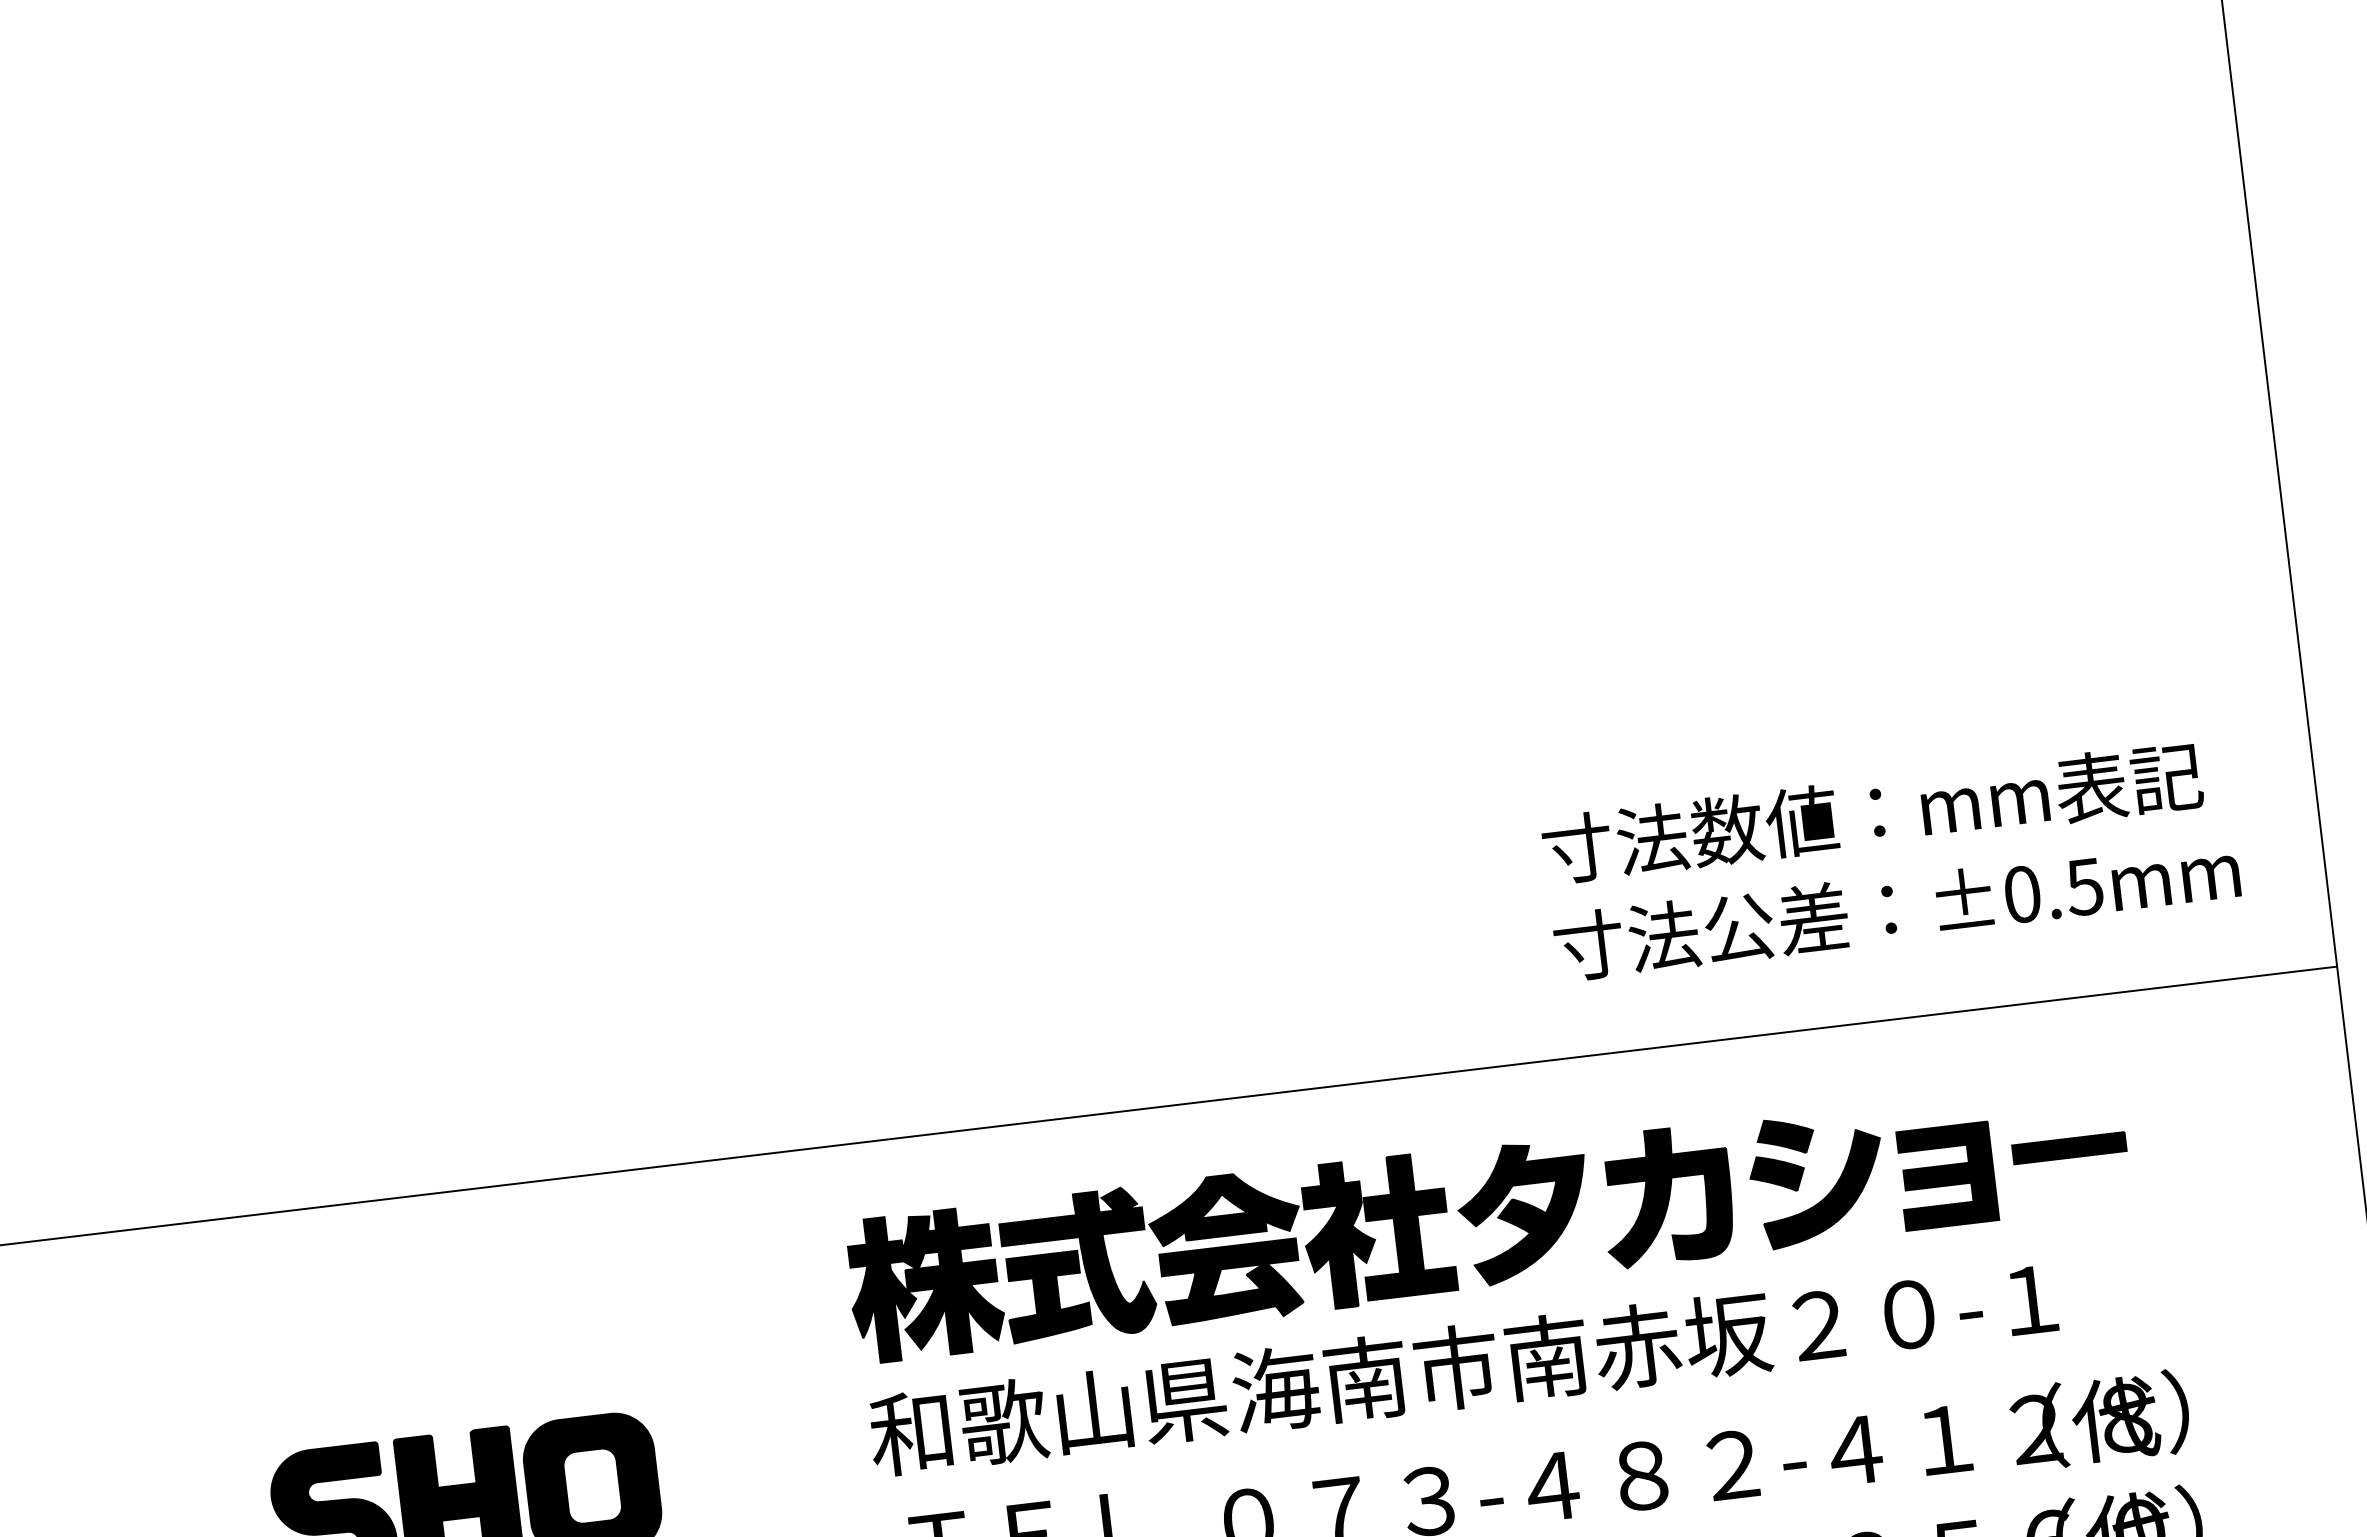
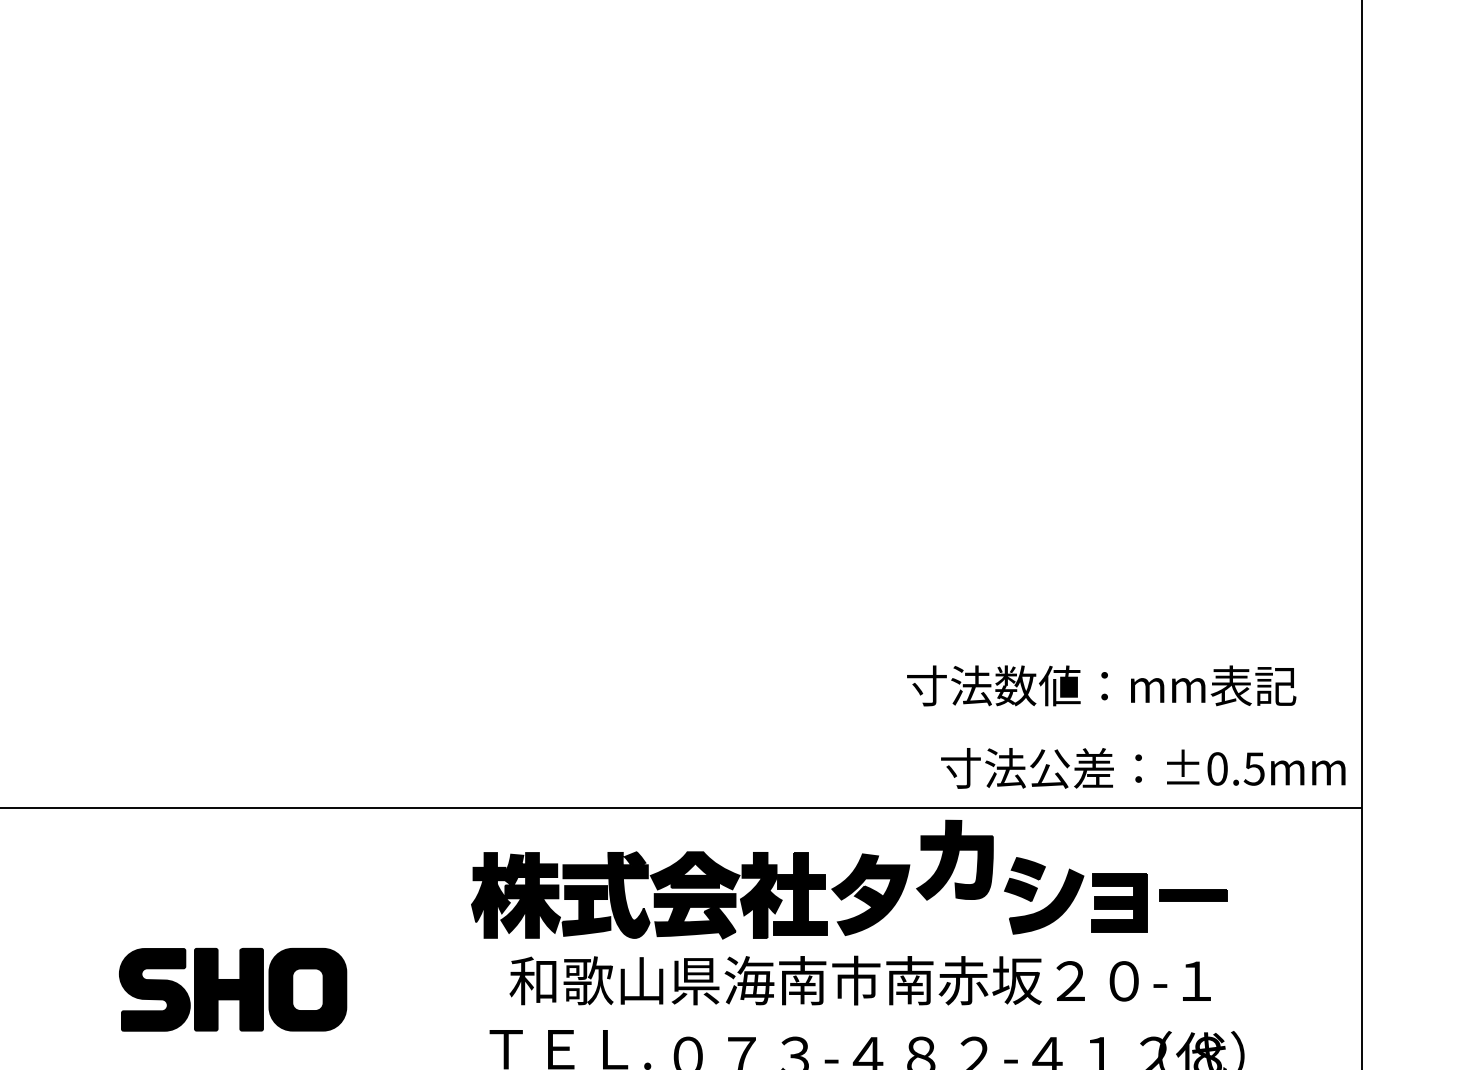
text: (1897, 908) -> (1143, 768), moved
part: (1665, 1194) -> (954, 859), moved
text: (1461, 1366) -> (859, 980), moved

